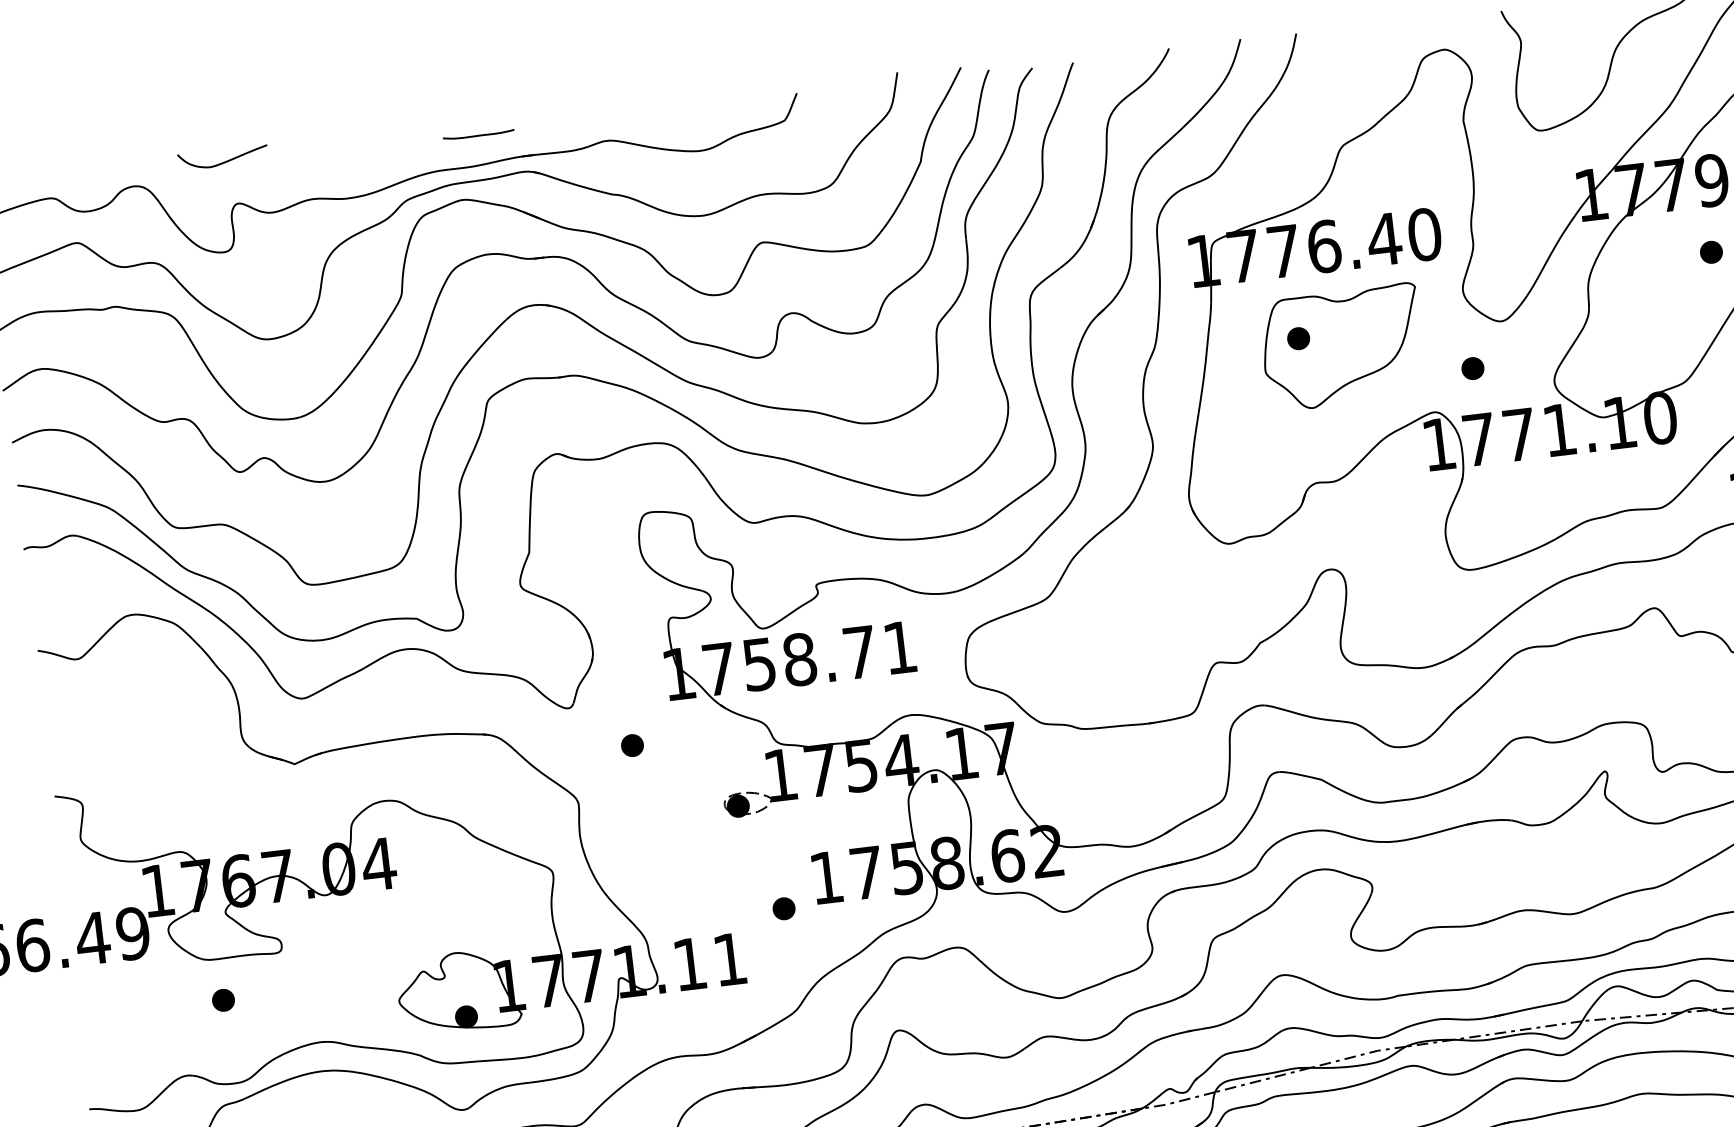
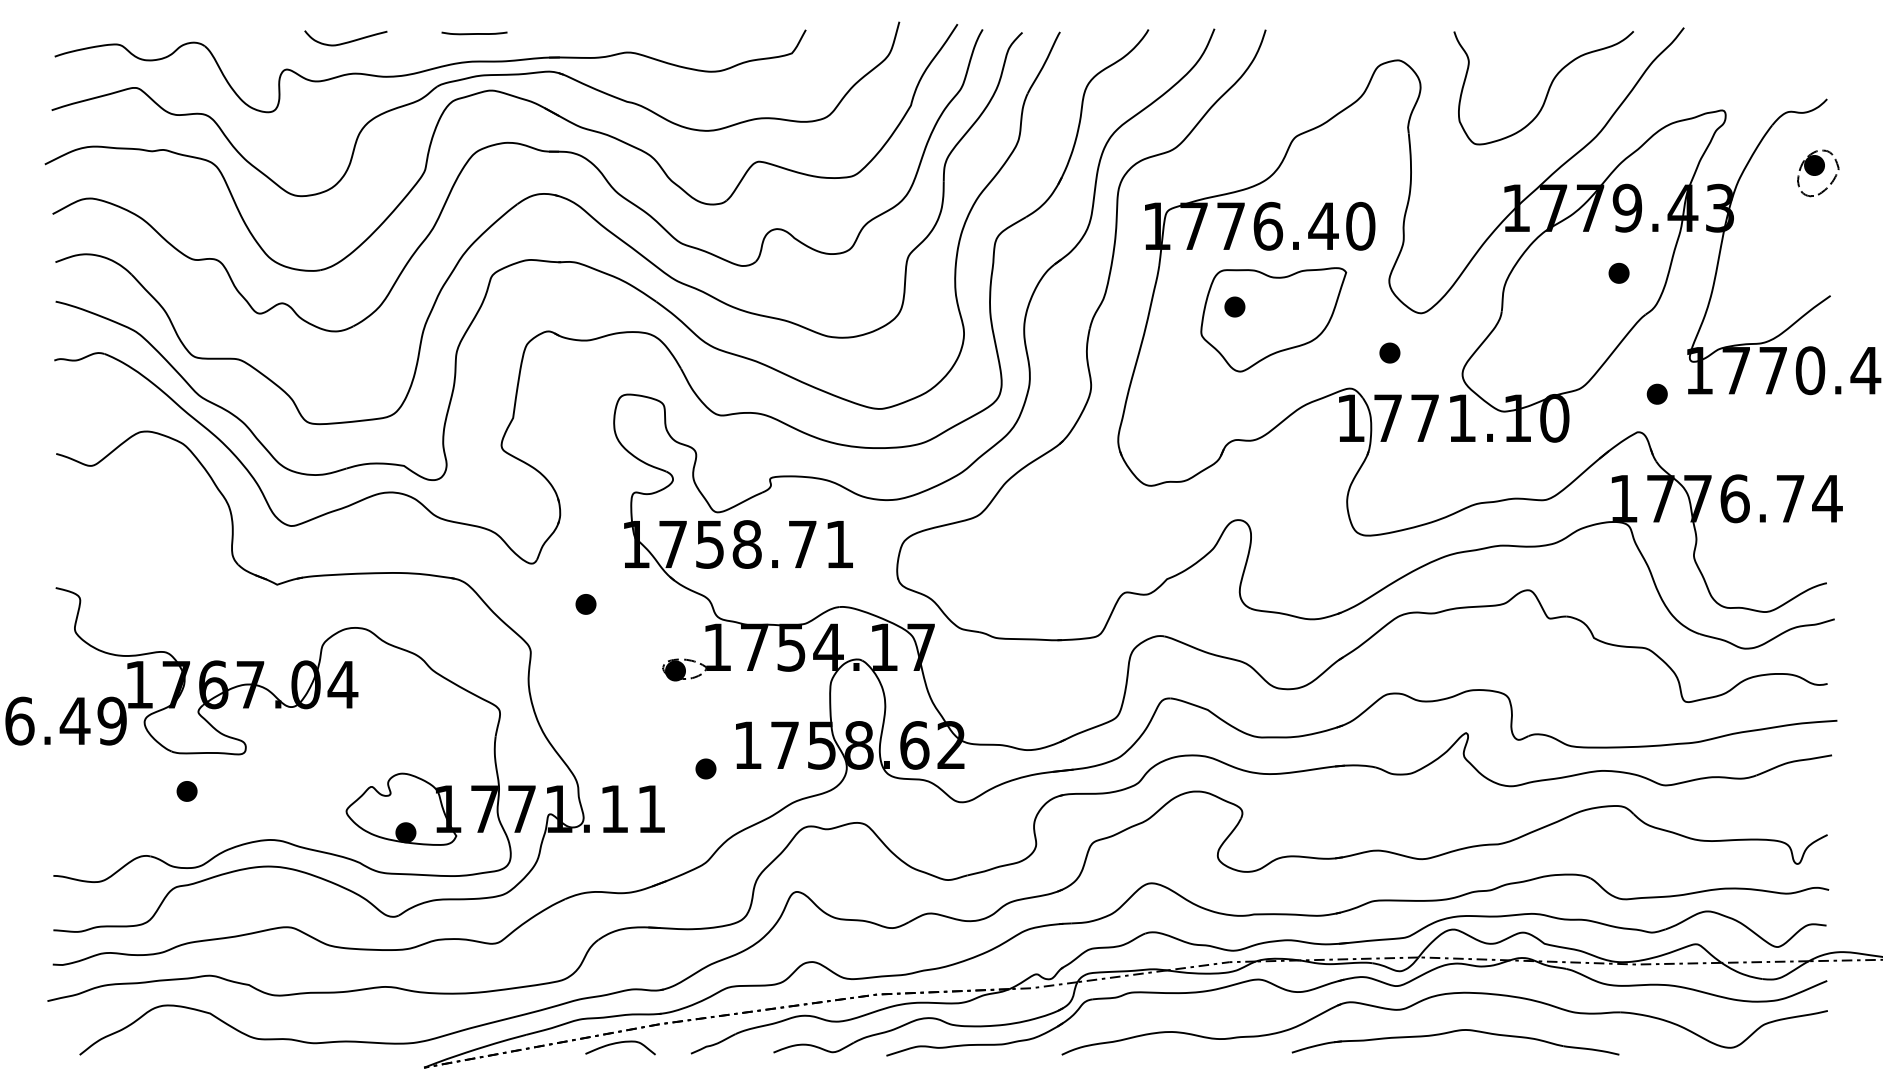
curve: (478, 135) -> (474, 33), moved
curve: (224, 161) -> (346, 41), moved

